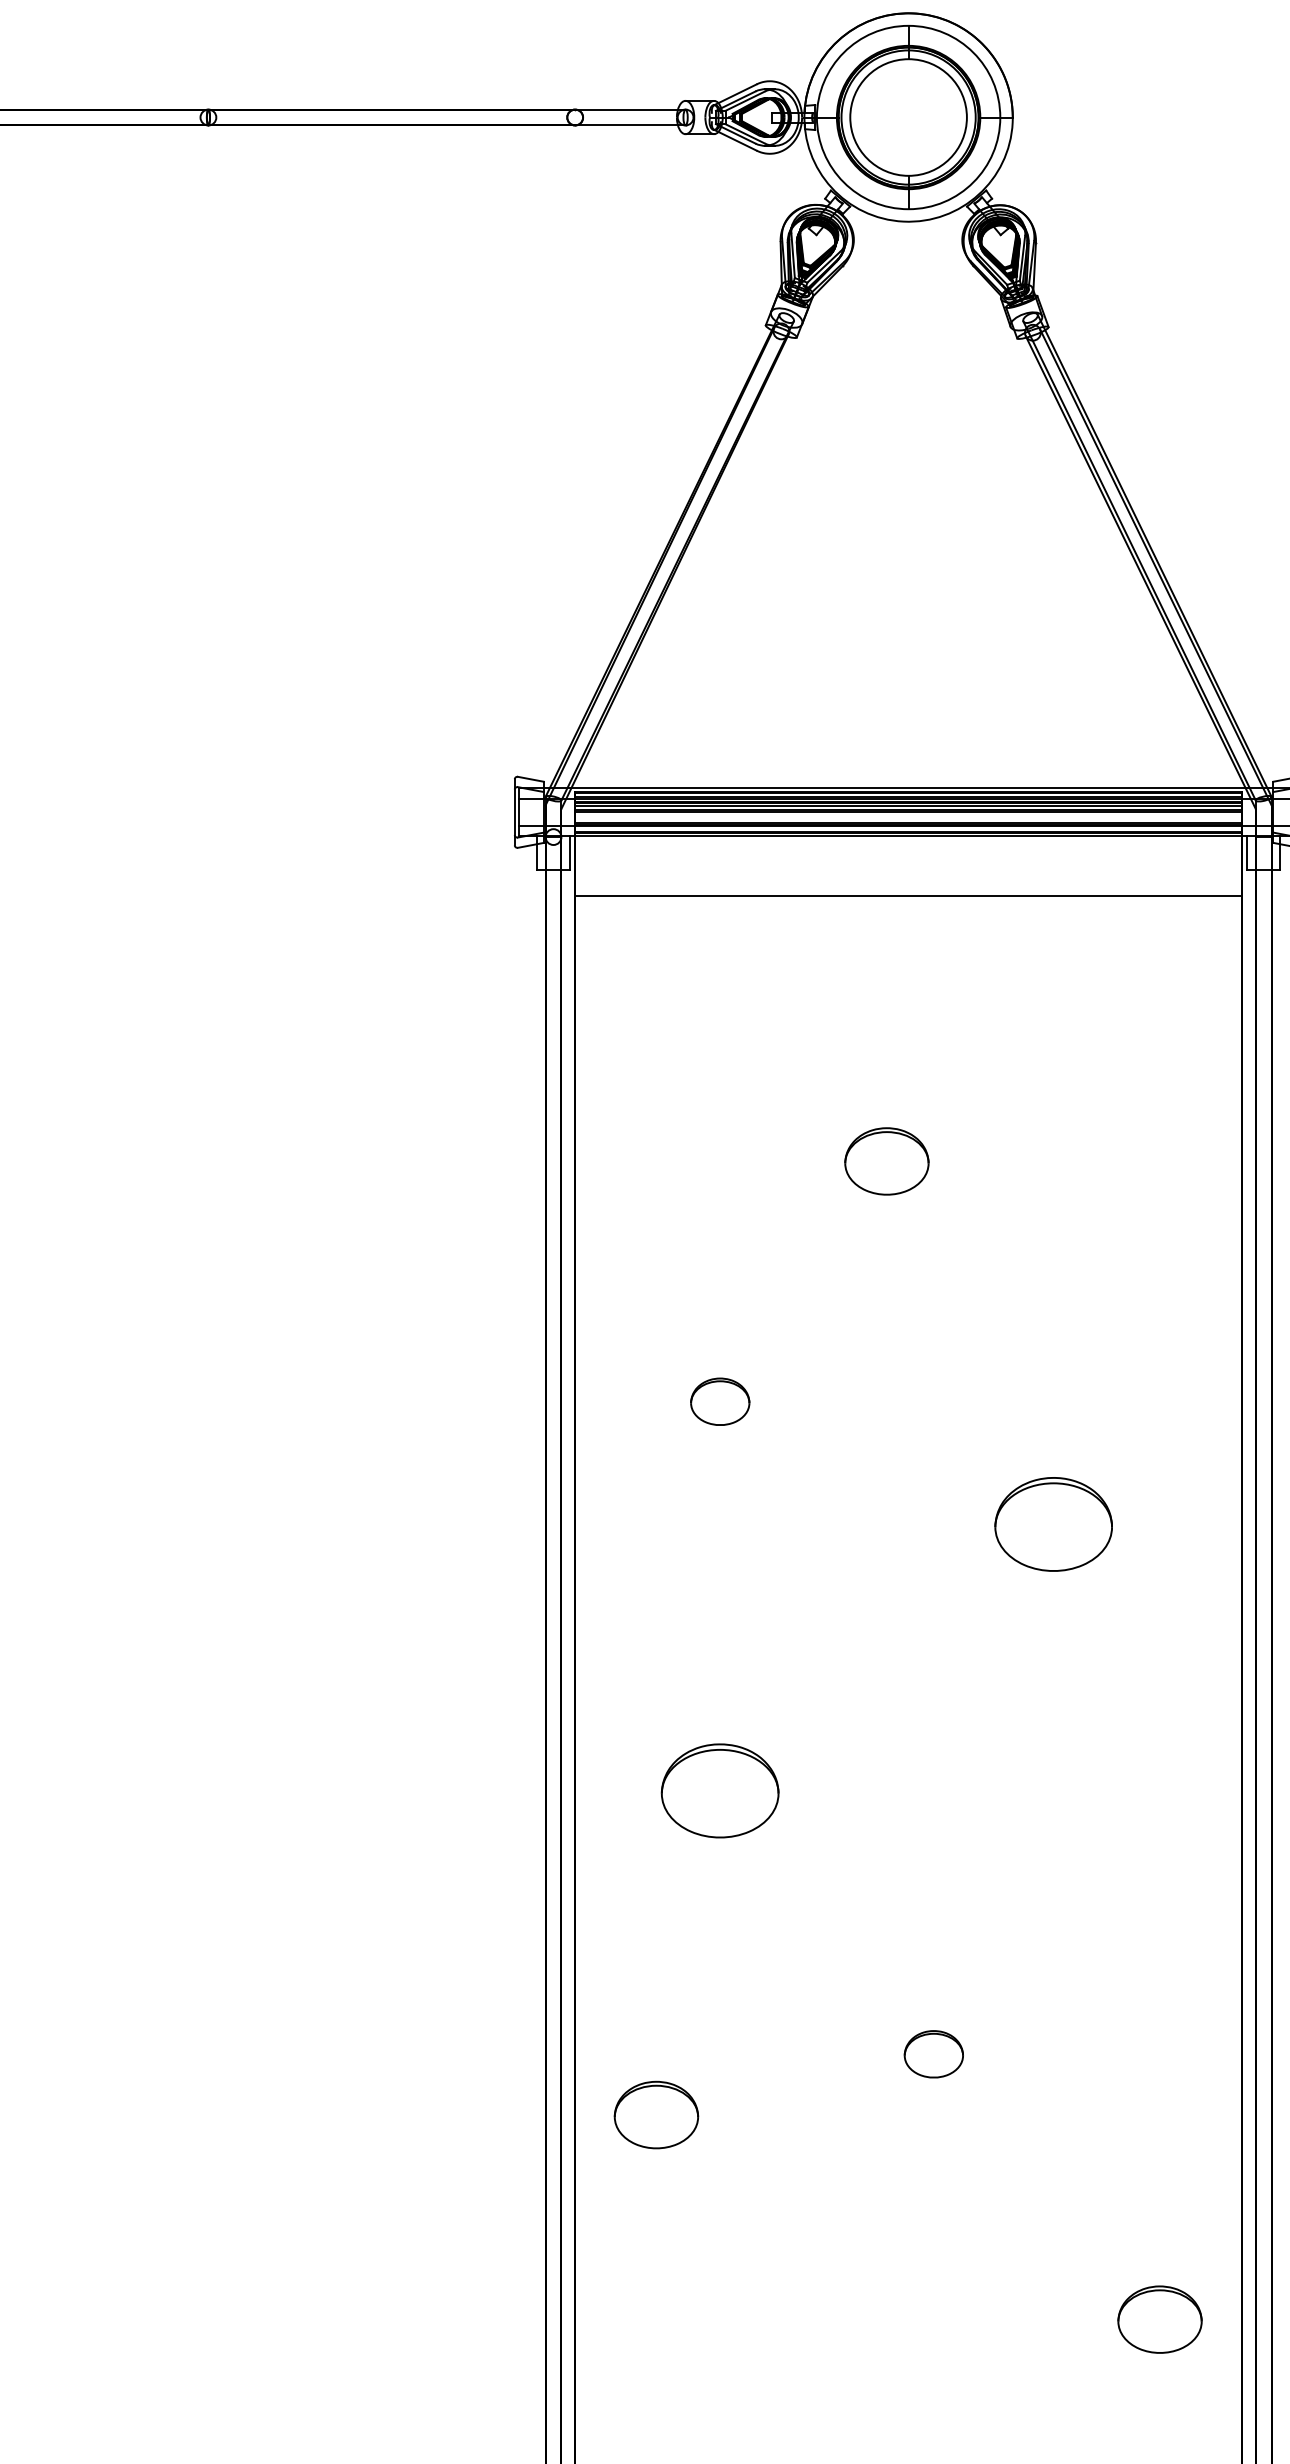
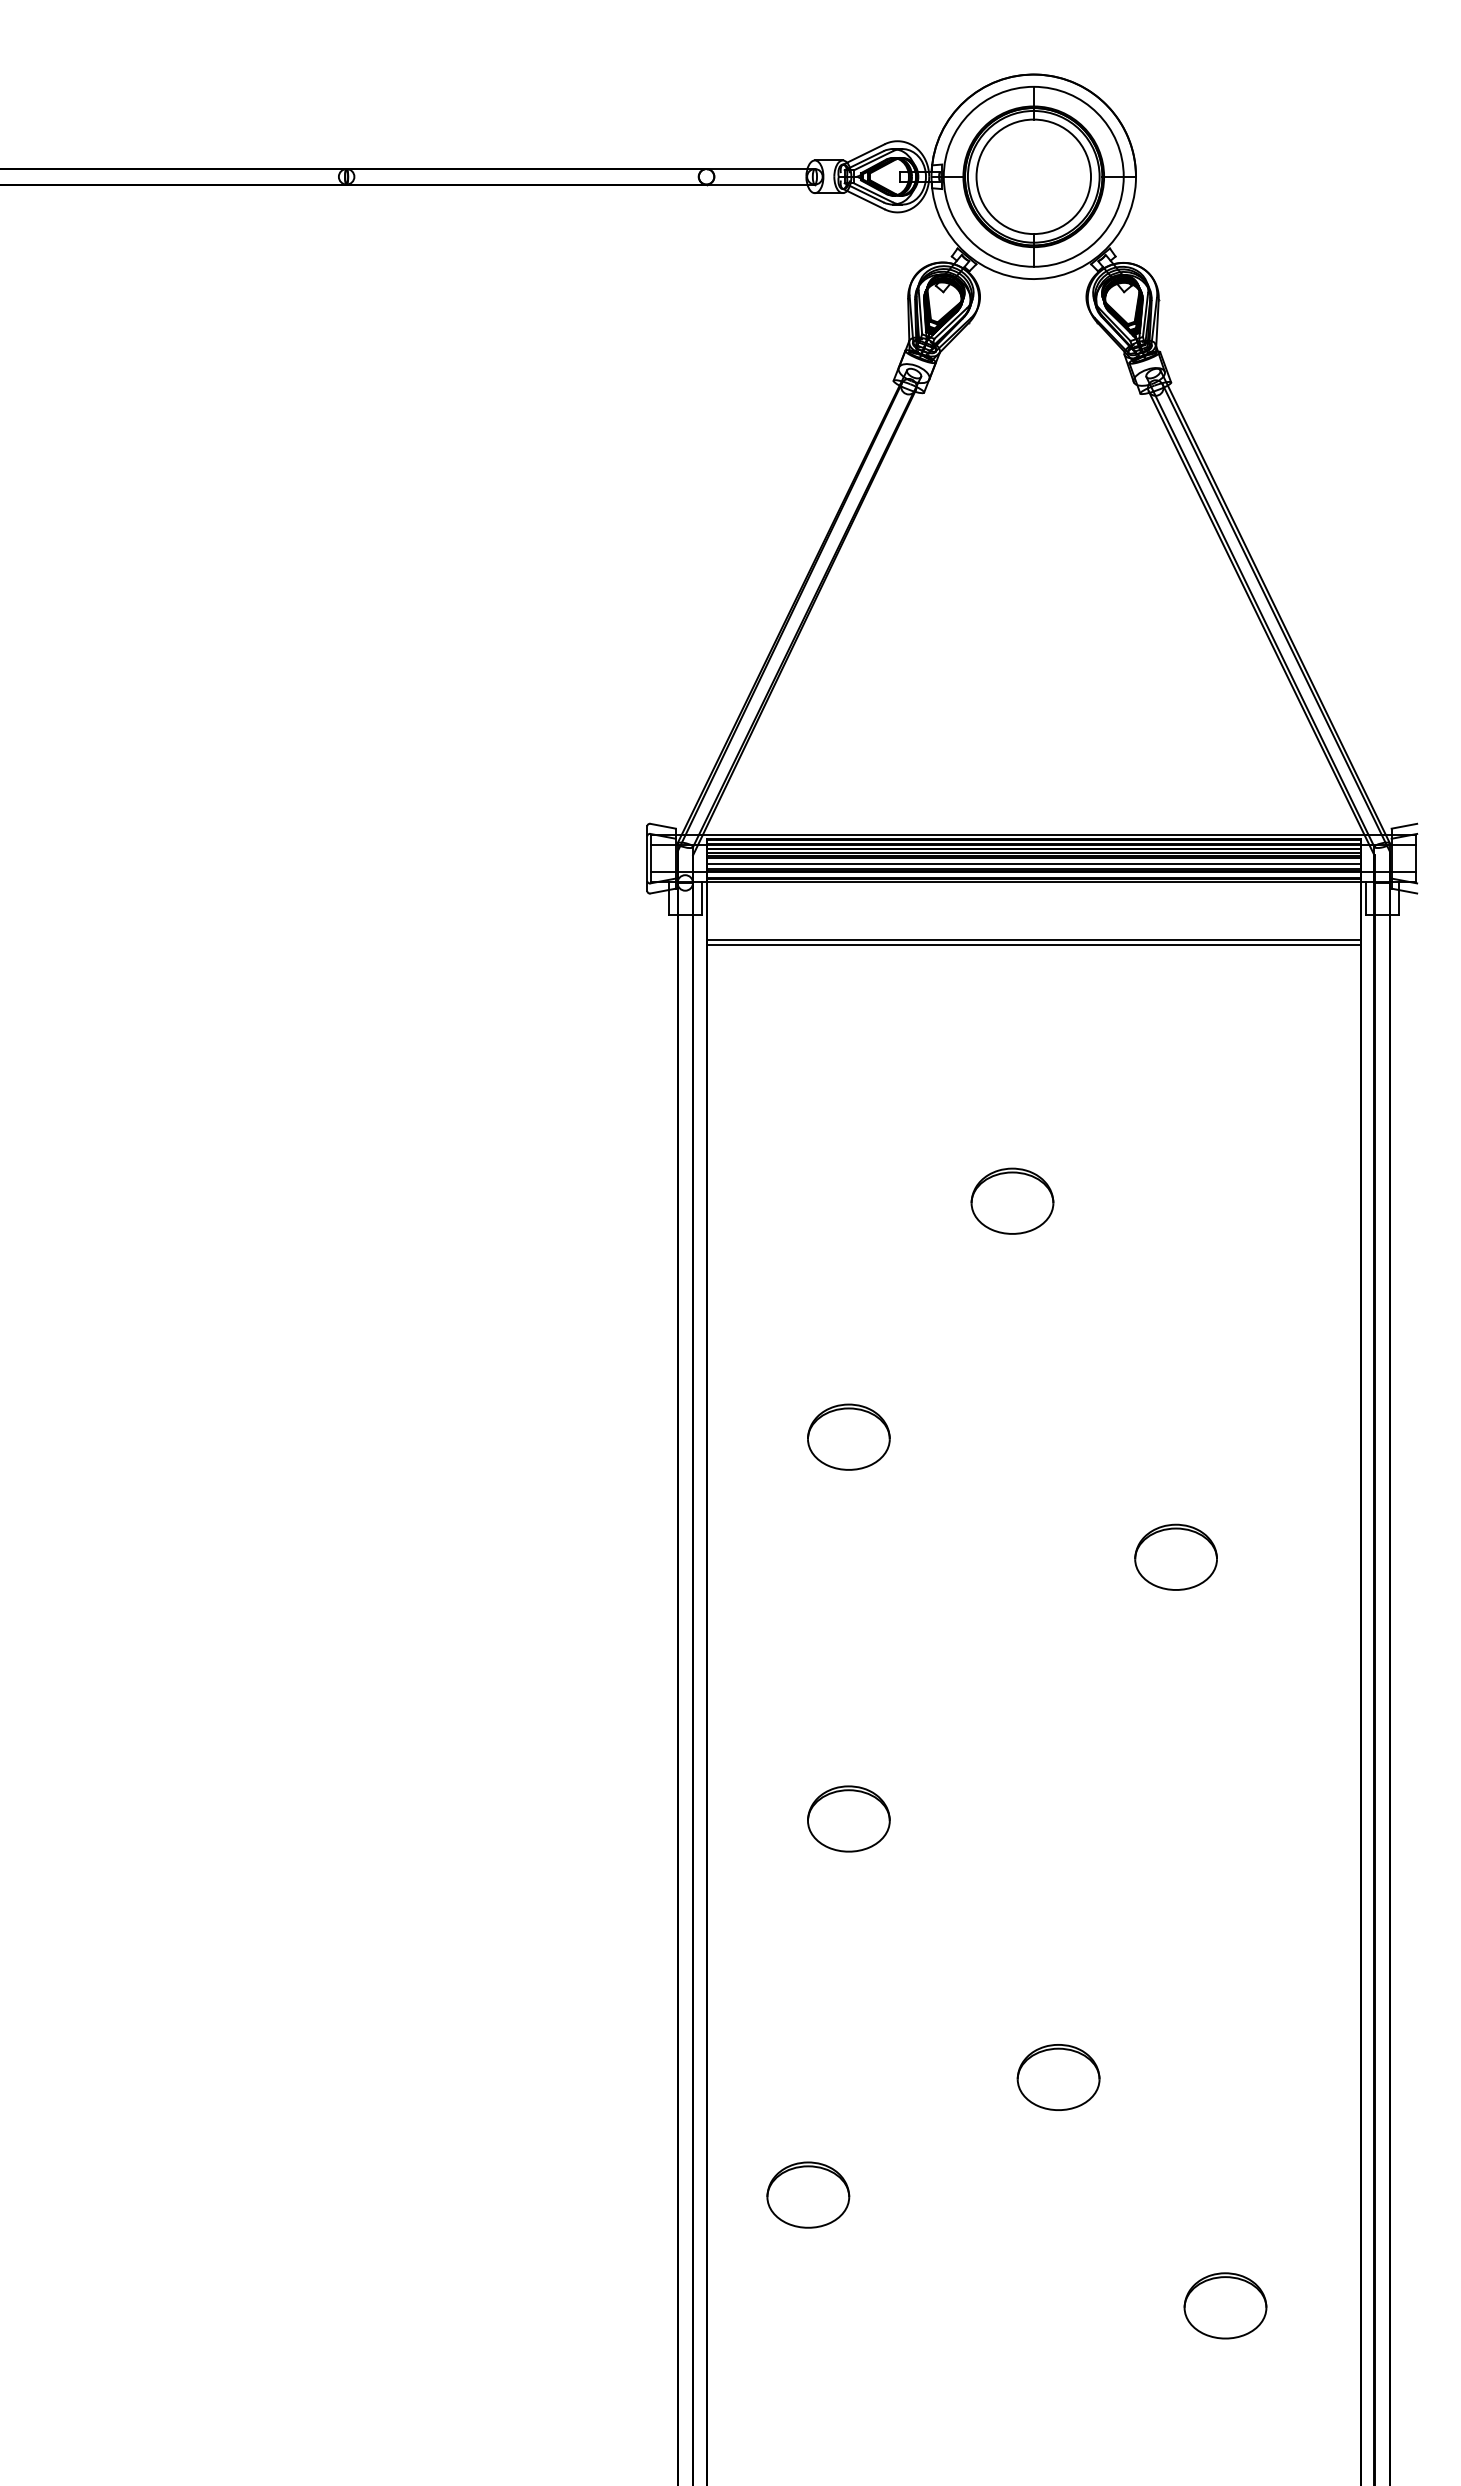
line: (908, 817) -> (1033, 863), added
line: (908, 900) -> (1033, 945), added
part: (719, 1401) -> (848, 1436), size x1.43
part: (1053, 1523) -> (1175, 1556), size x0.71
part: (719, 1790) -> (848, 1818), size x0.71
part: (933, 2054) -> (1058, 2077), size x1.43
part: (656, 2114) -> (808, 2194), moved
part: (1160, 2319) -> (1225, 2305), moved

